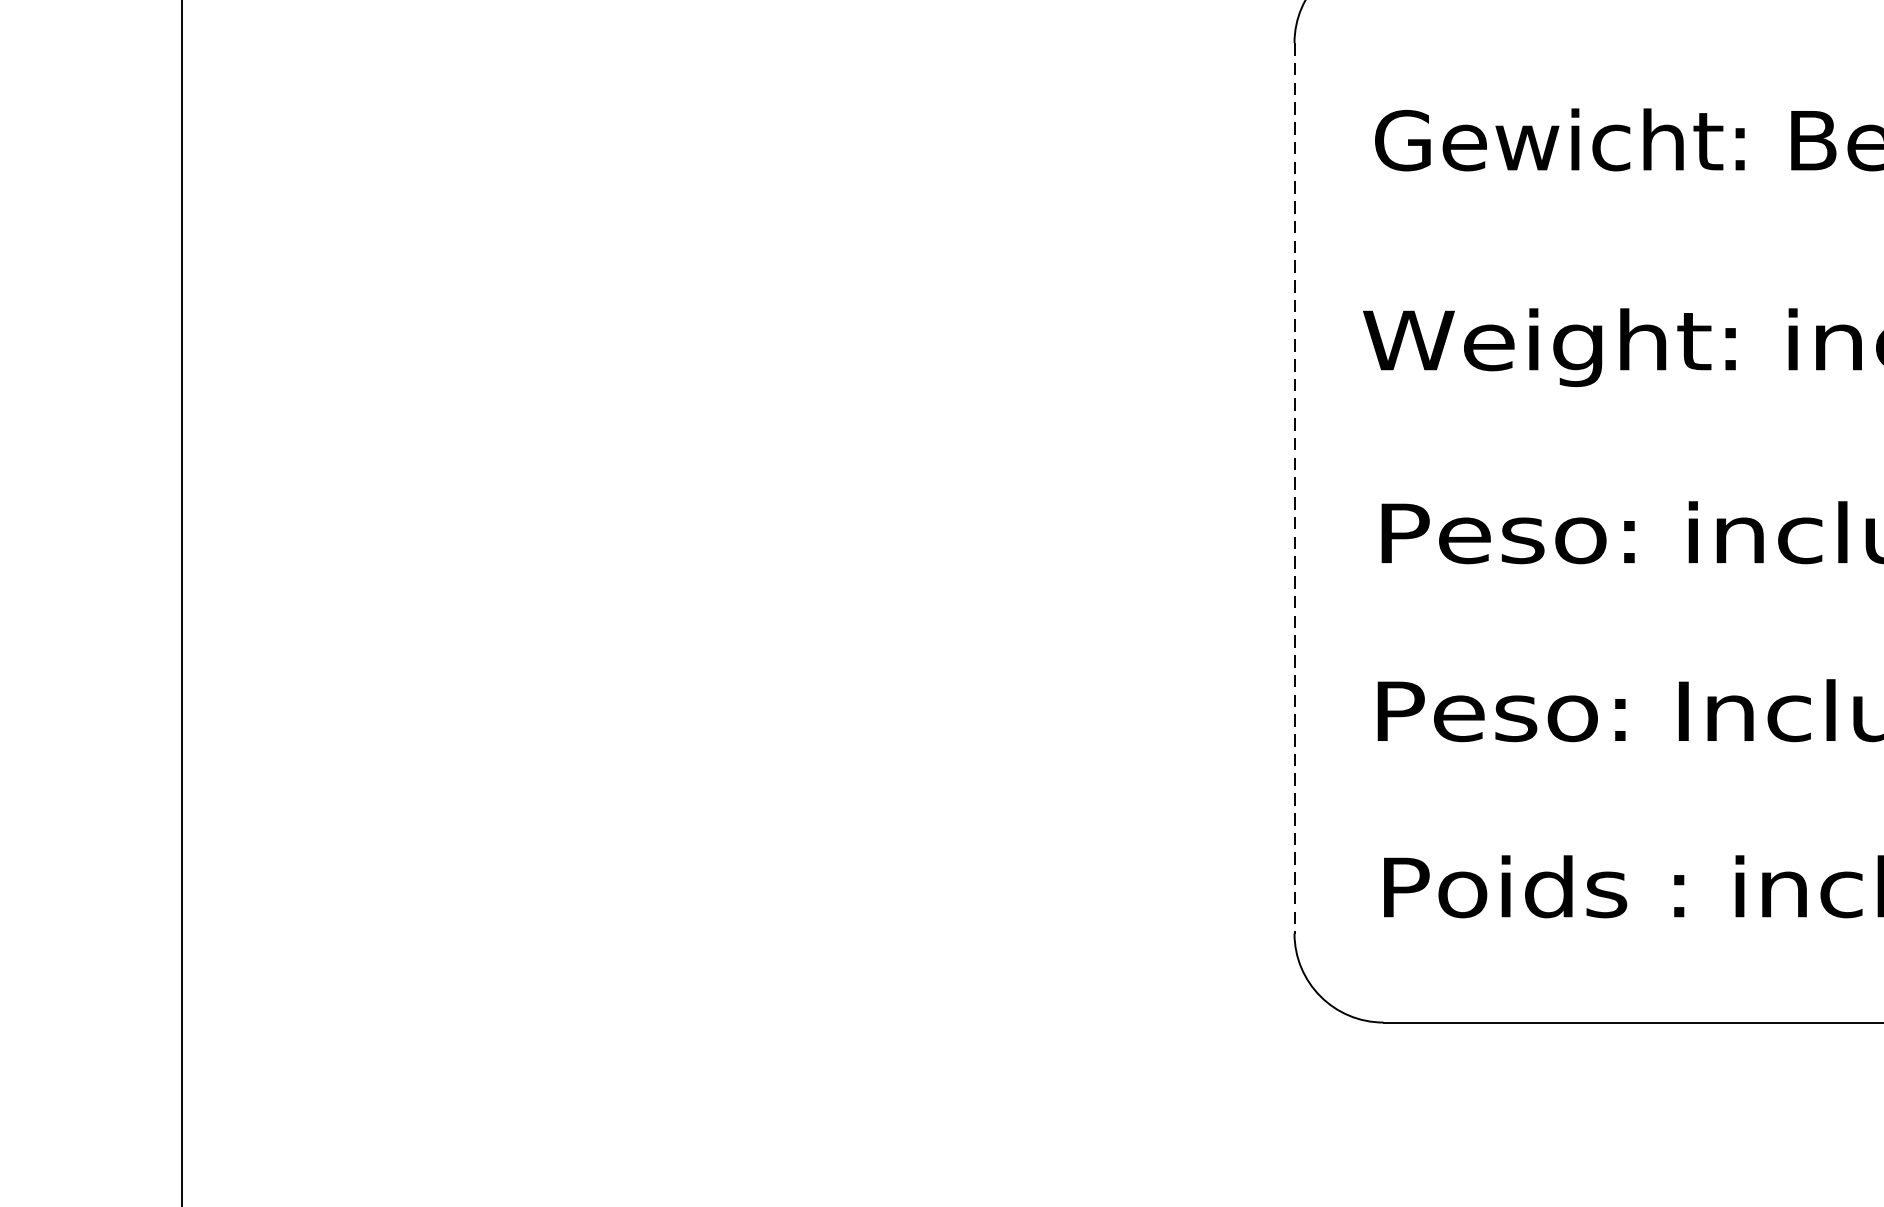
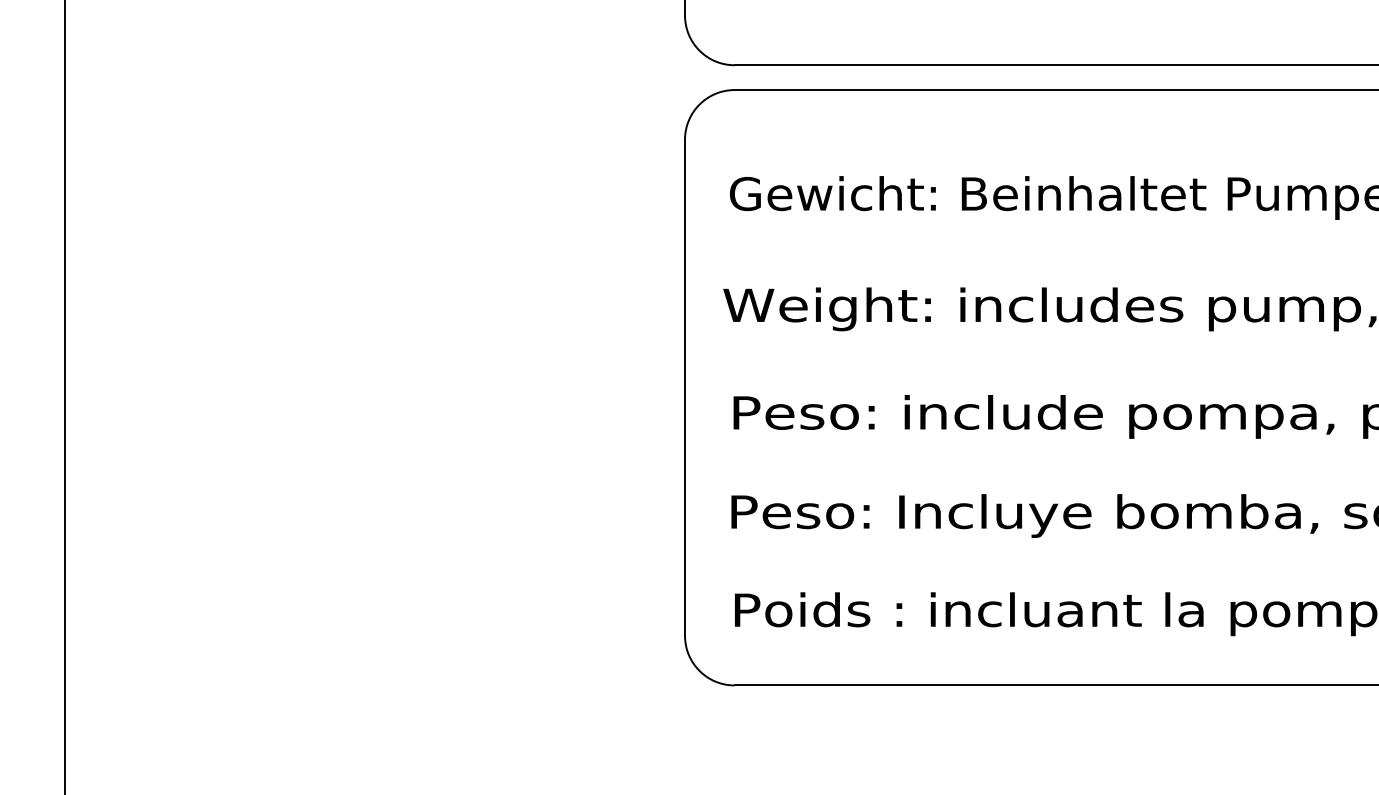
line: (1295, 489) -> (685, 388), dashed -> solid

